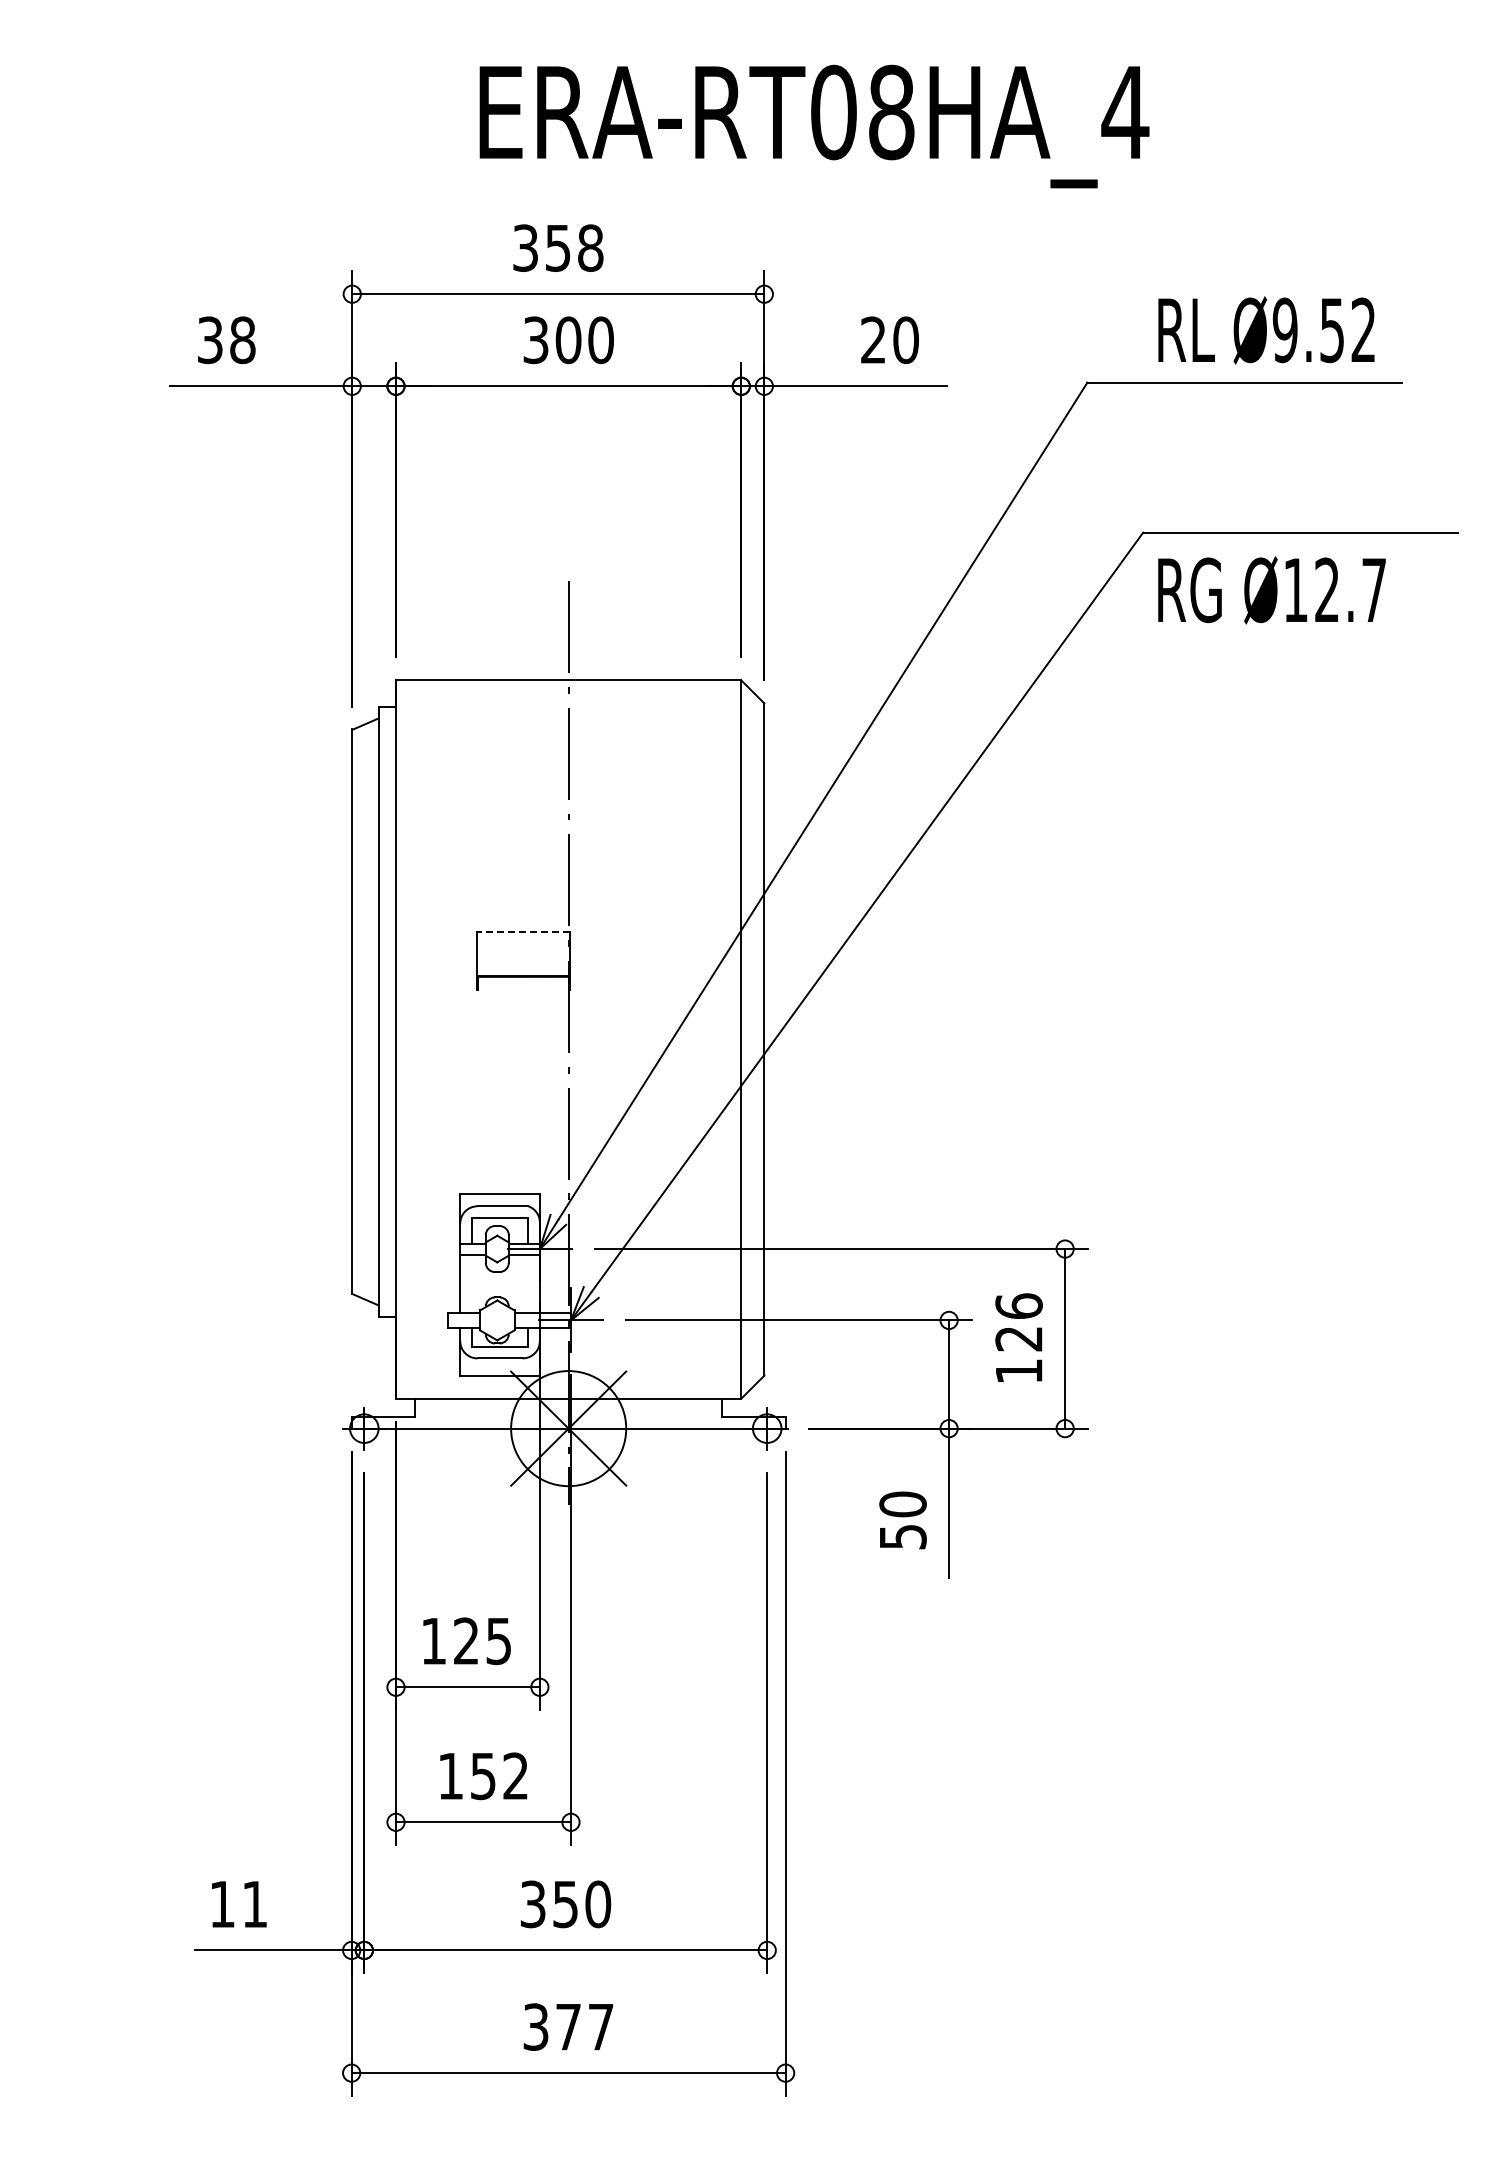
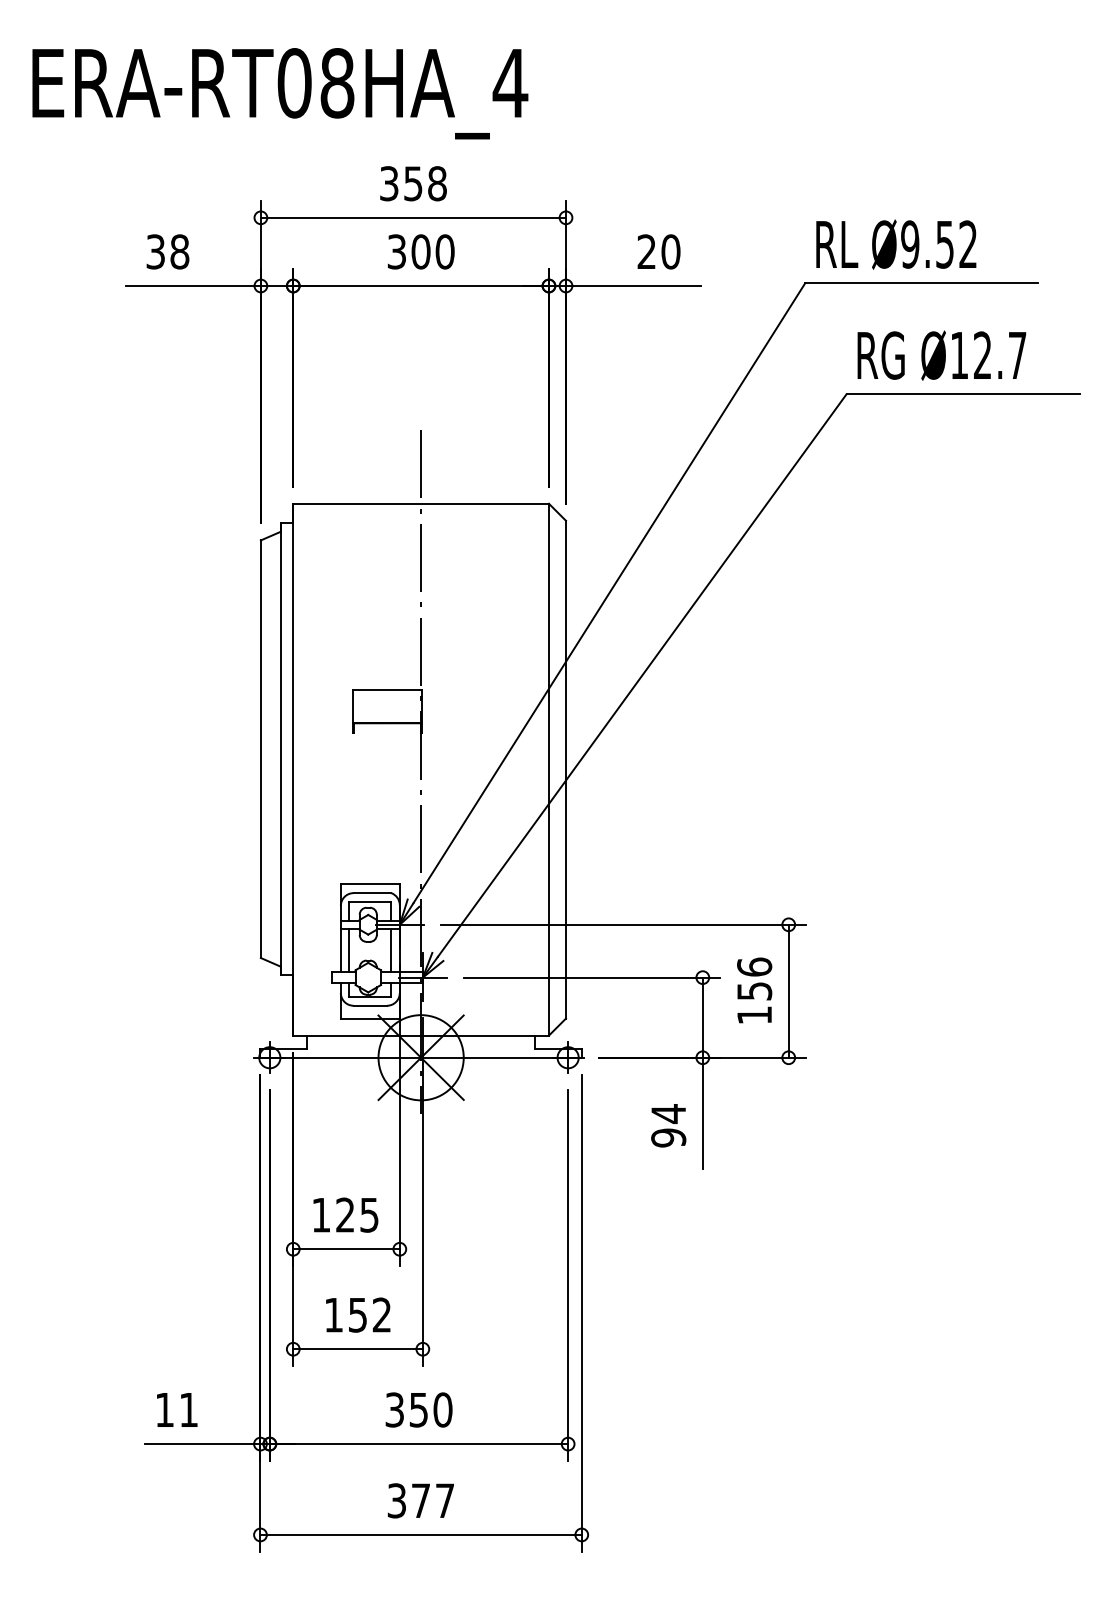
text: (814, 126) -> (280, 93), moved
text: (1266, 330) -> (896, 244), moved
text: (1271, 590) -> (941, 355), moved
line: (523, 931) -> (387, 689), dashed -> solid
line: (471, 1283) -> (349, 950), added
line: (528, 1283) -> (391, 950), added
text: (1018, 1339) -> (754, 991), 126 -> 156
text: (902, 1520) -> (668, 1125), 50 -> 94

